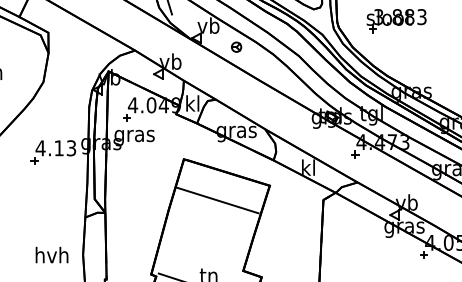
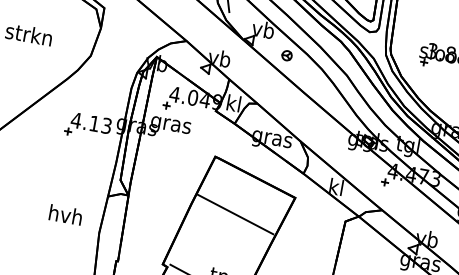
line: (217, 200) -> (235, 214), moved
text: (51, 254) -> (65, 214), moved

